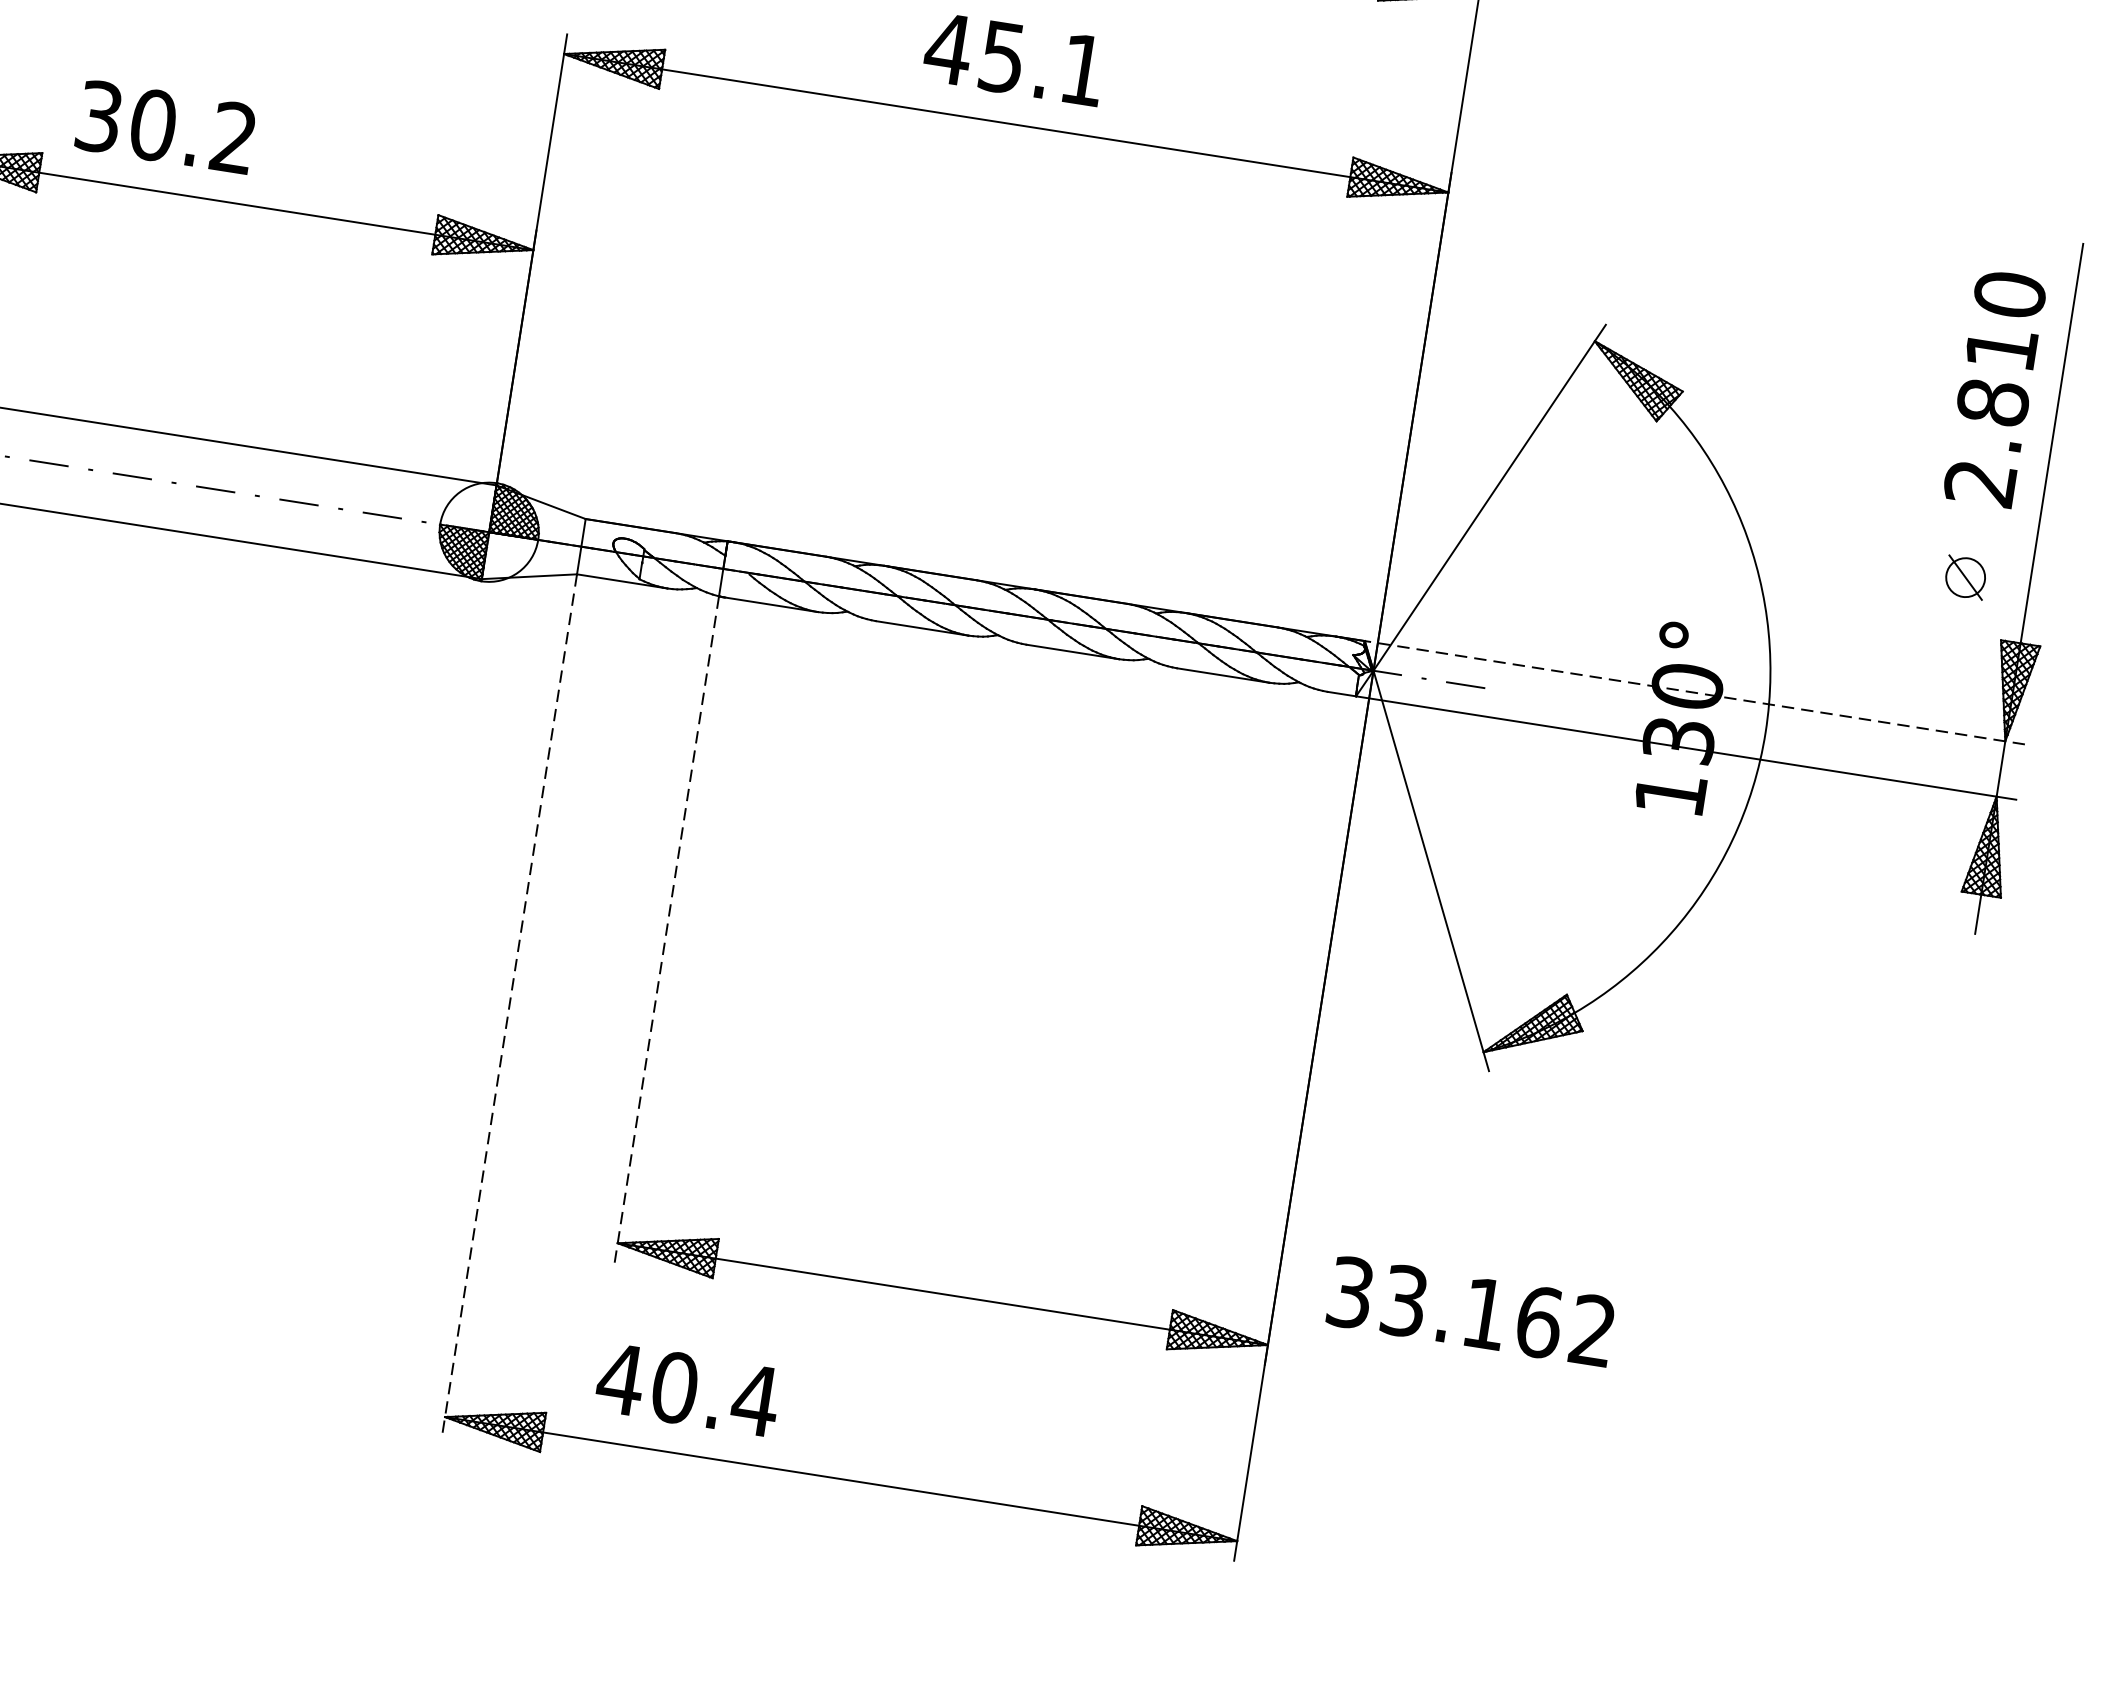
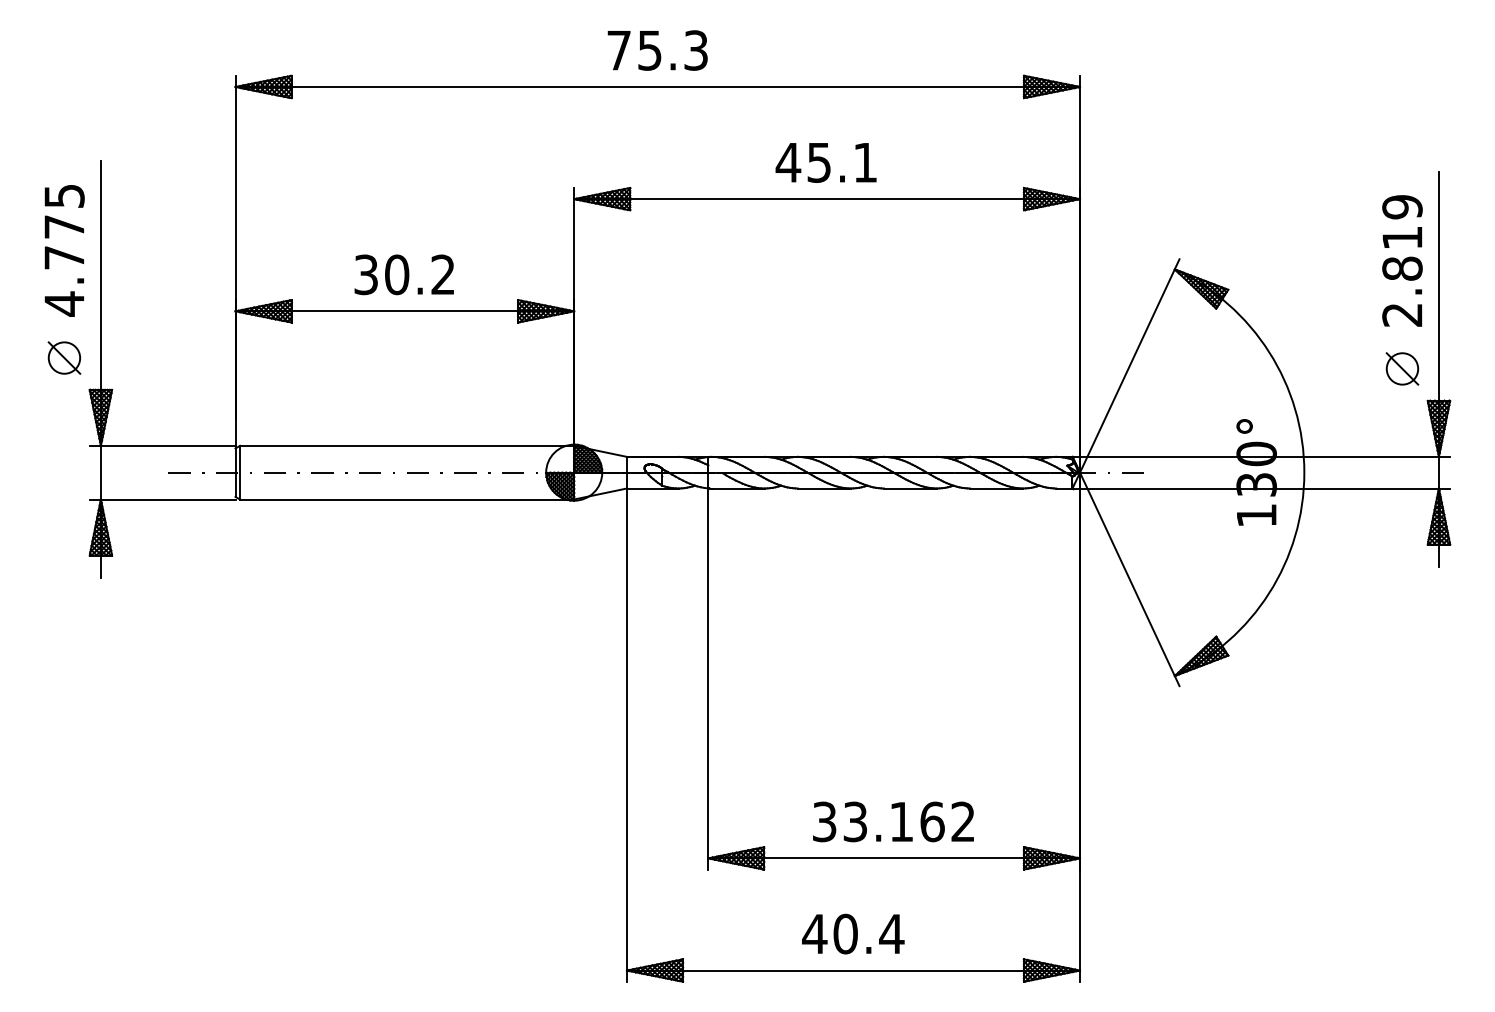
text: (164, 126) -> (403, 274), moved
text: (2009, 295) -> (1402, 207), 2.810 -> 2.819
part: (1965, 576) -> (1402, 368), size x1.43
line: (1695, 692) -> (1261, 456), dashed -> solid
line: (667, 930) -> (708, 679), dashed -> solid
line: (508, 1006) -> (626, 735), dashed -> solid
text: (1471, 1310) -> (893, 821), moved
text: (688, 1388) -> (853, 933), moved

